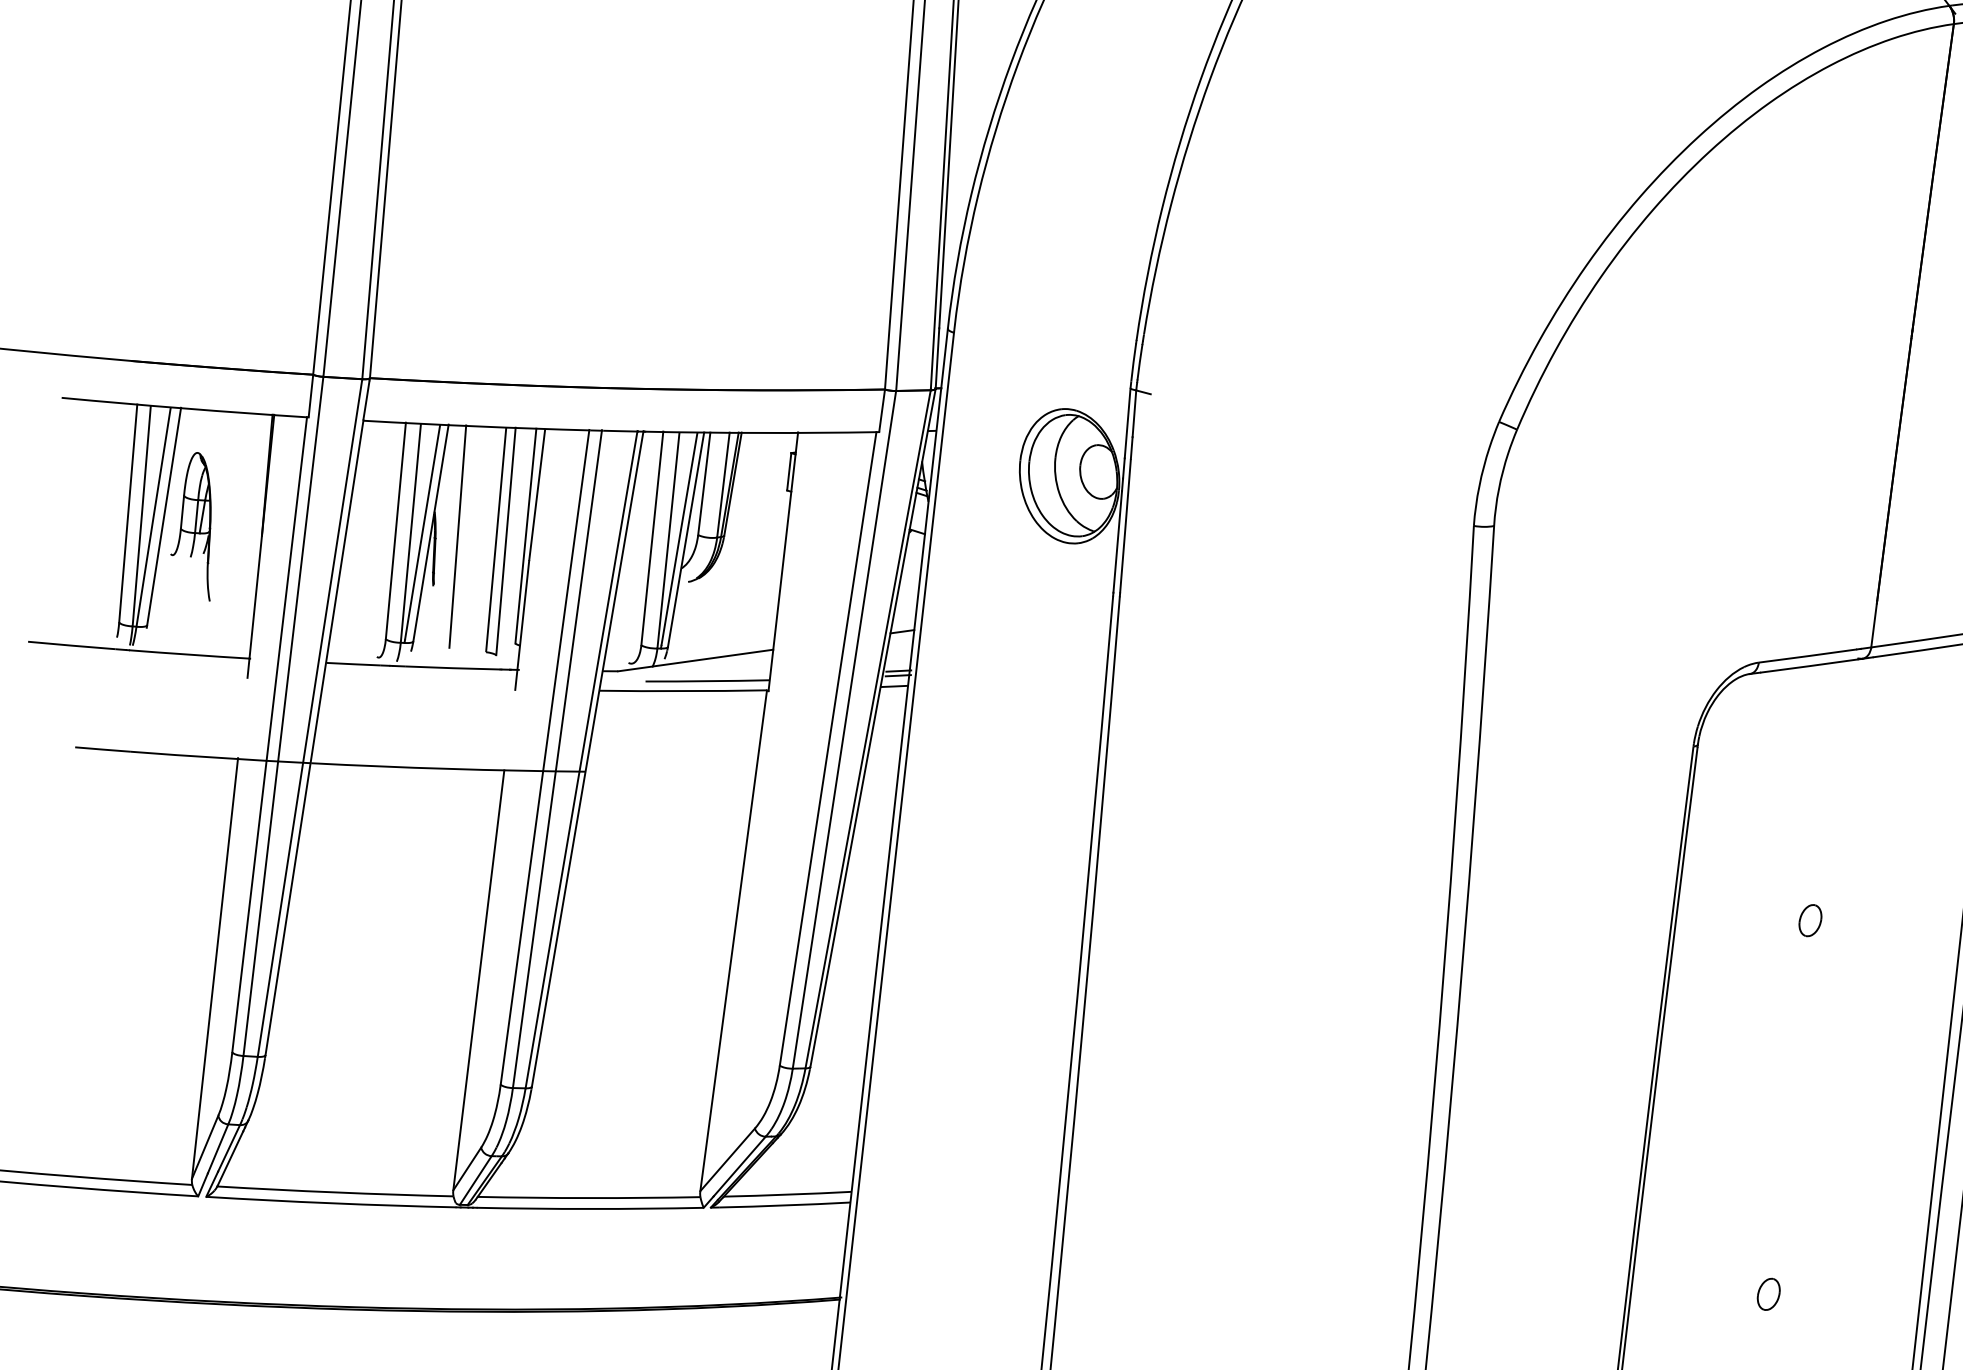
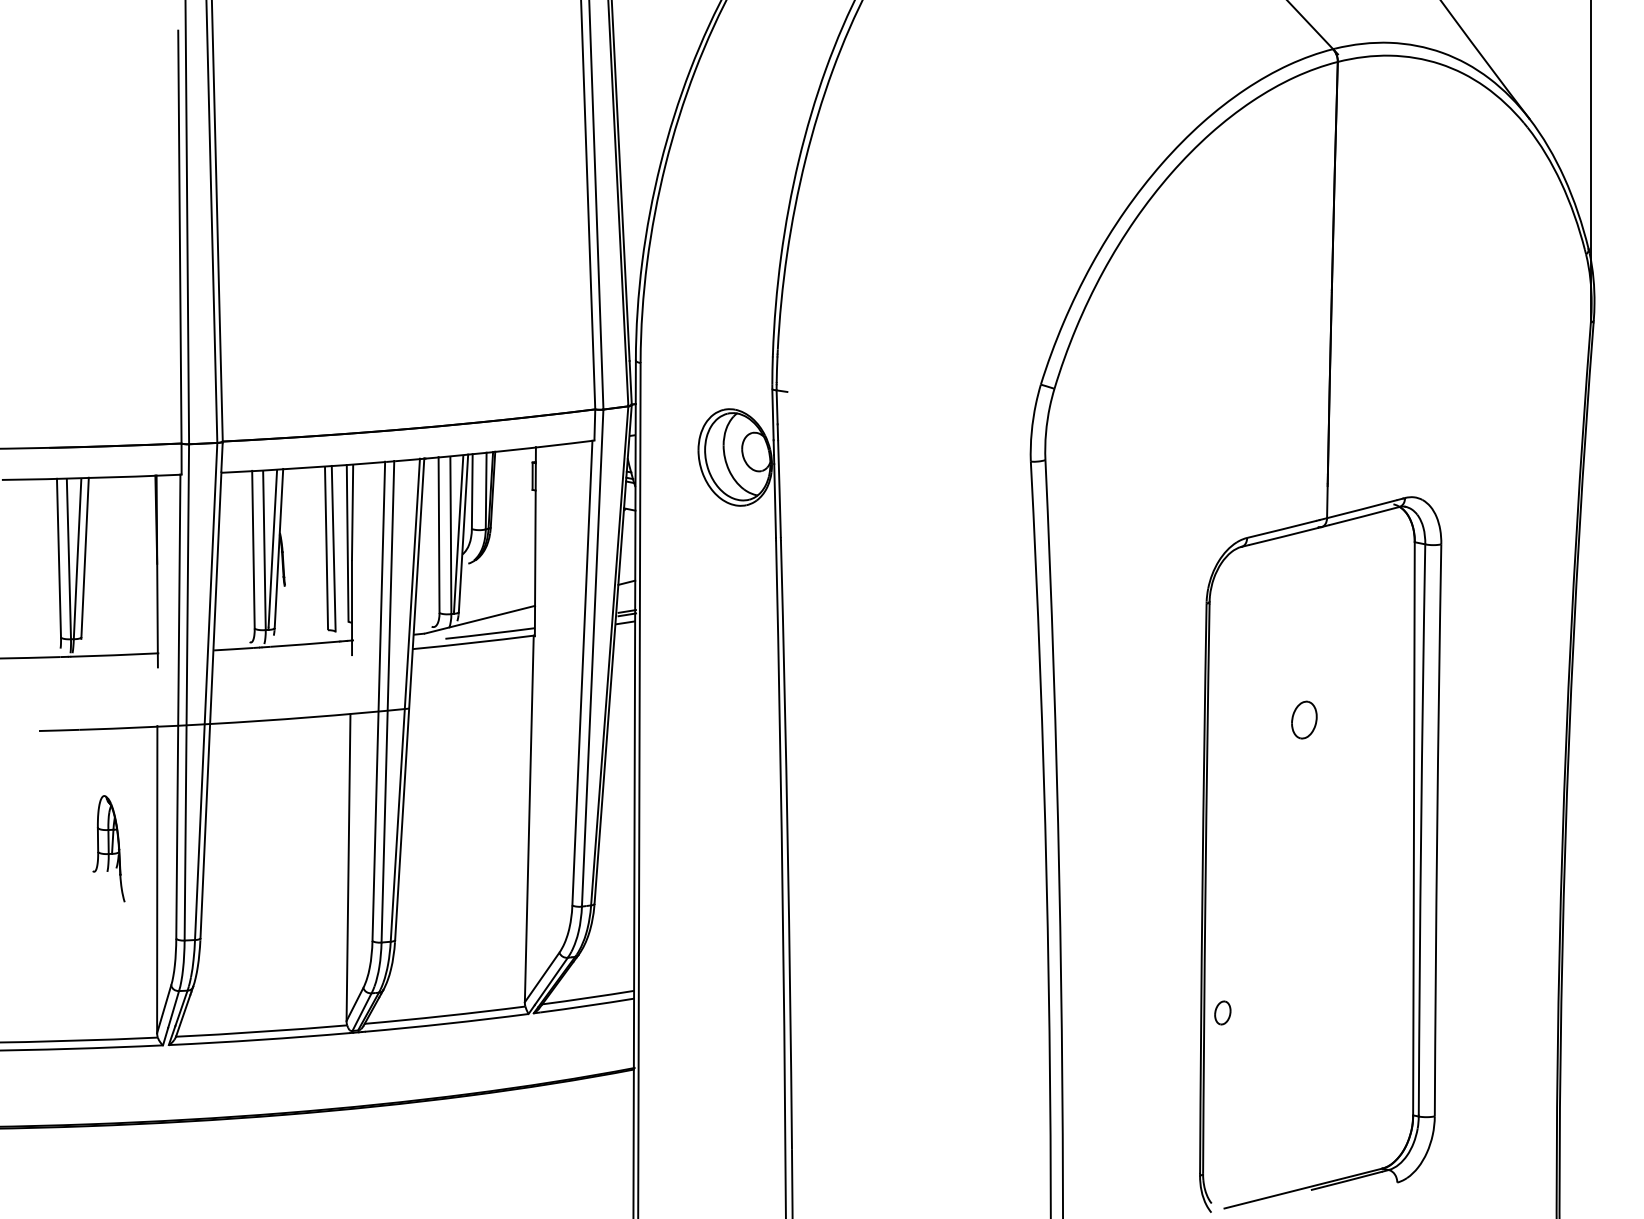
part: (195, 525) -> (108, 848), moved
line: (457, 535) -> (298, 548), removed
part: (1810, 919) -> (1304, 719), size x1.6
part: (1768, 1293) -> (1222, 1012), moved

